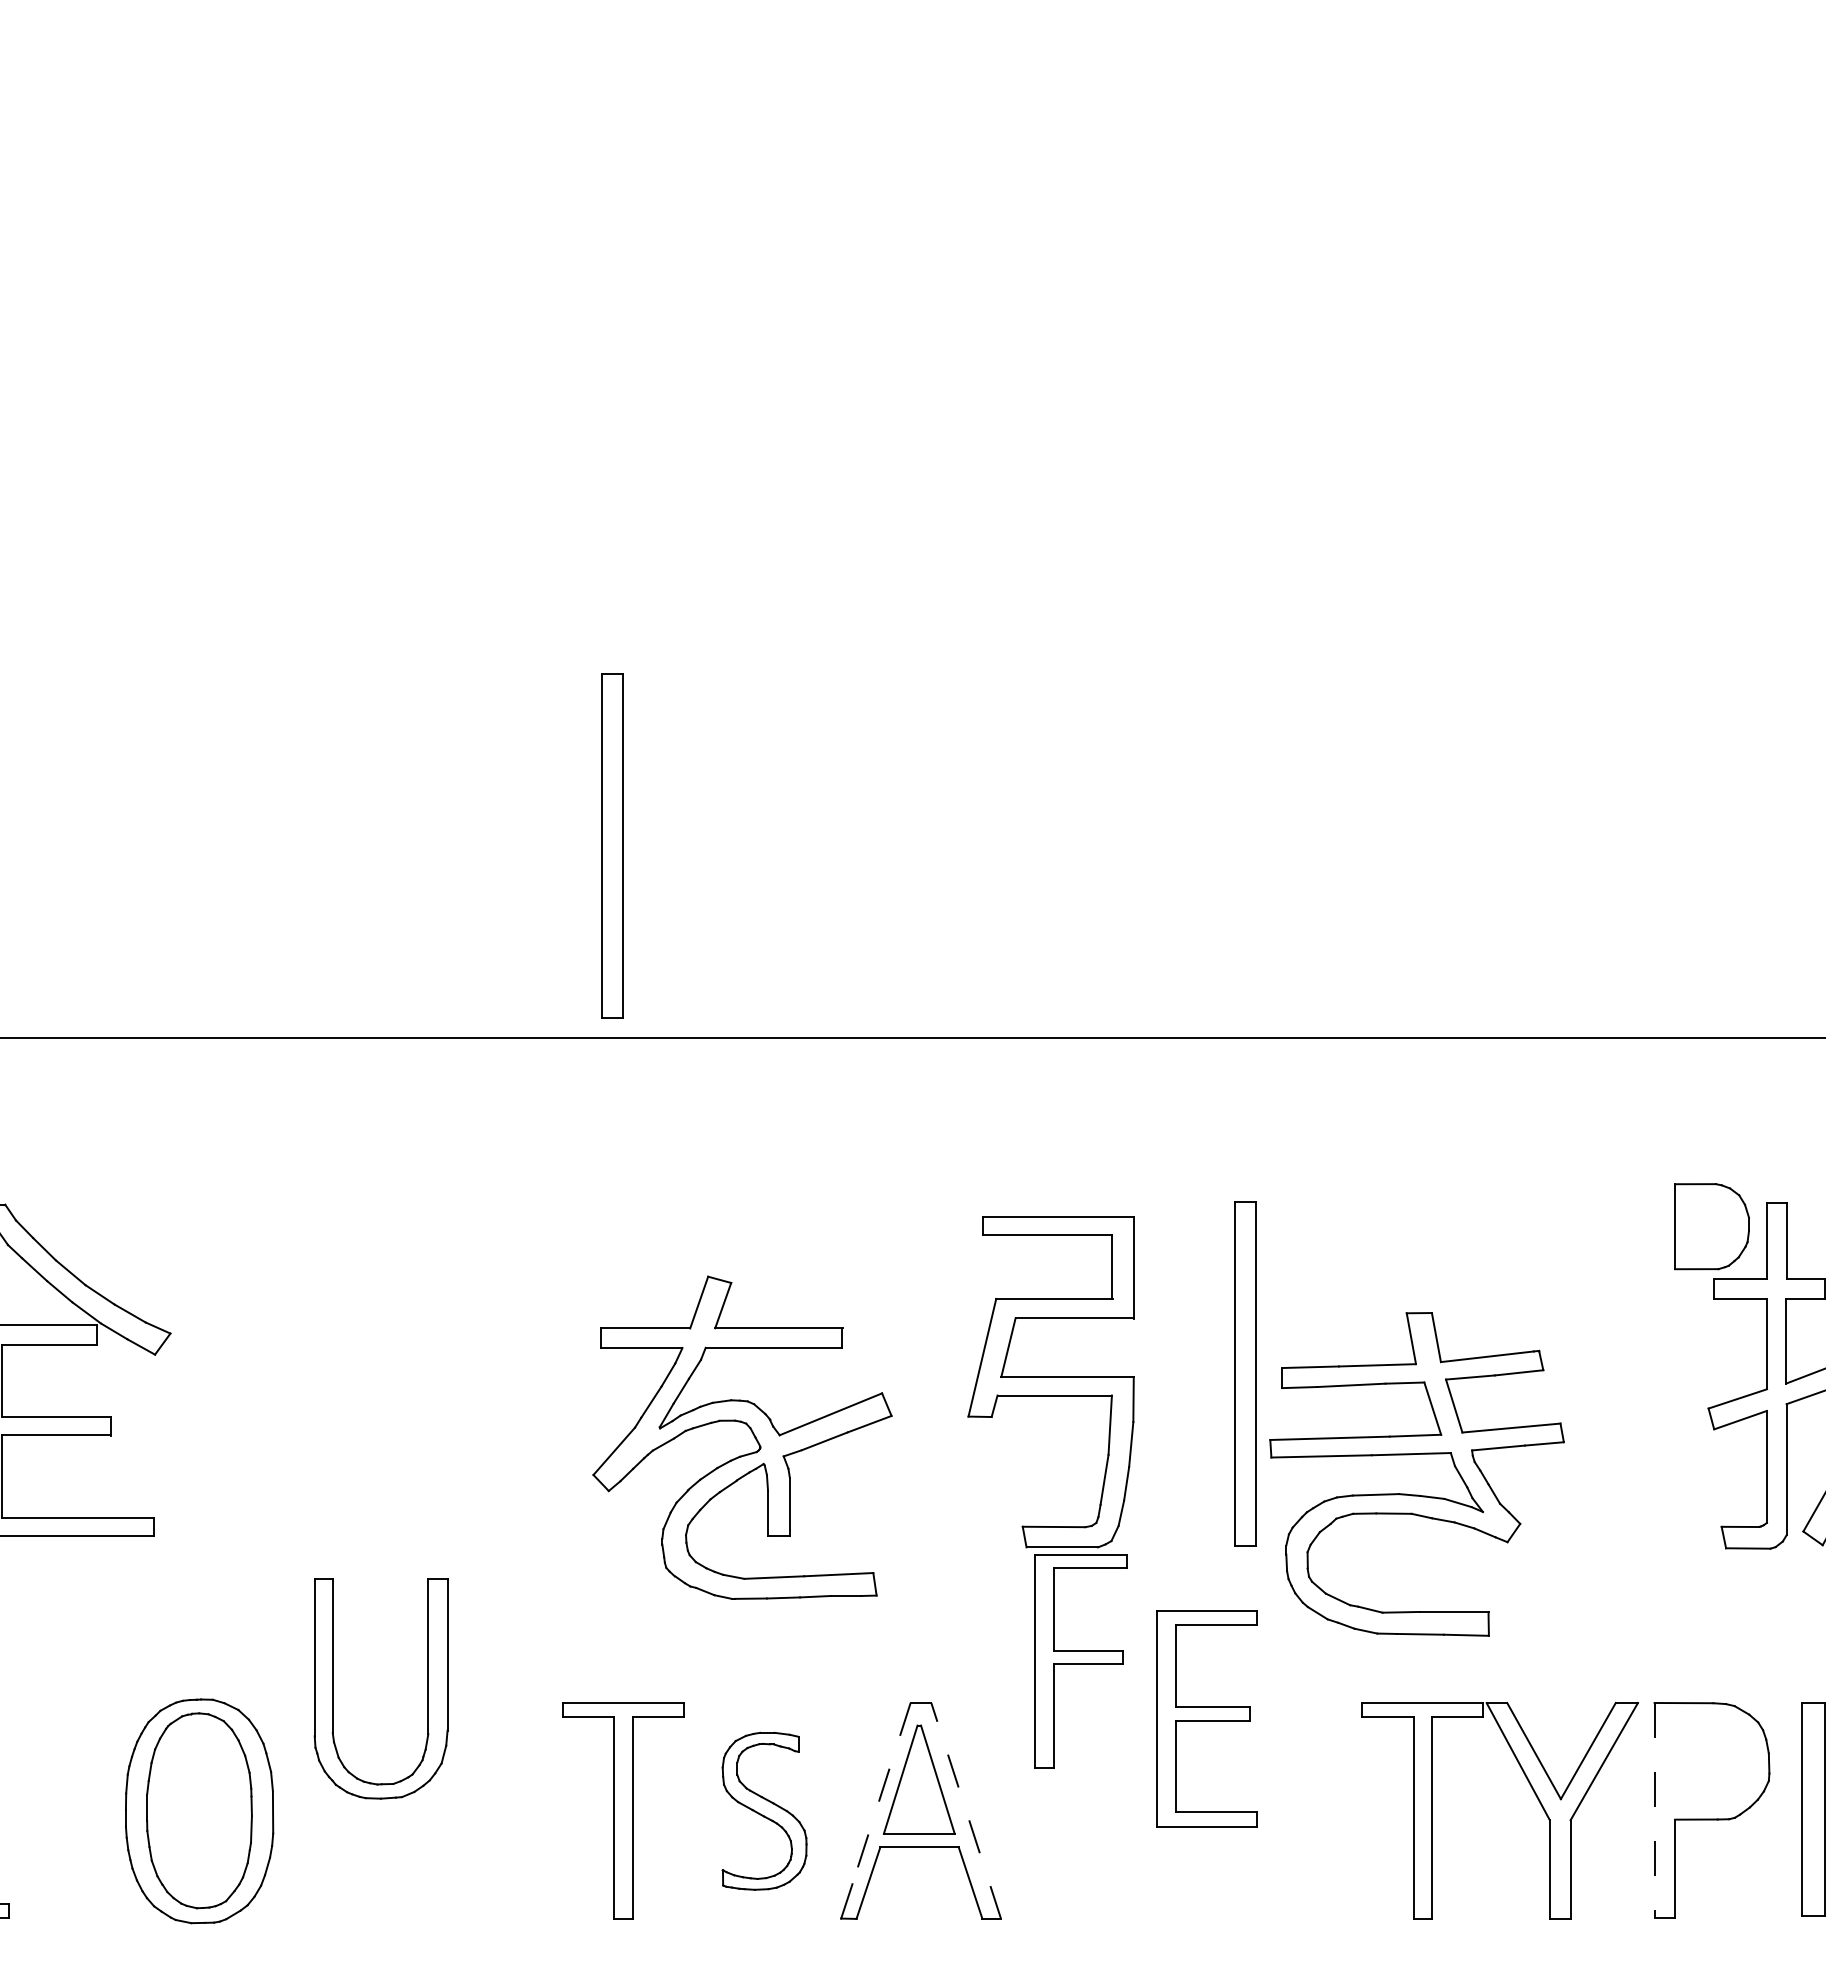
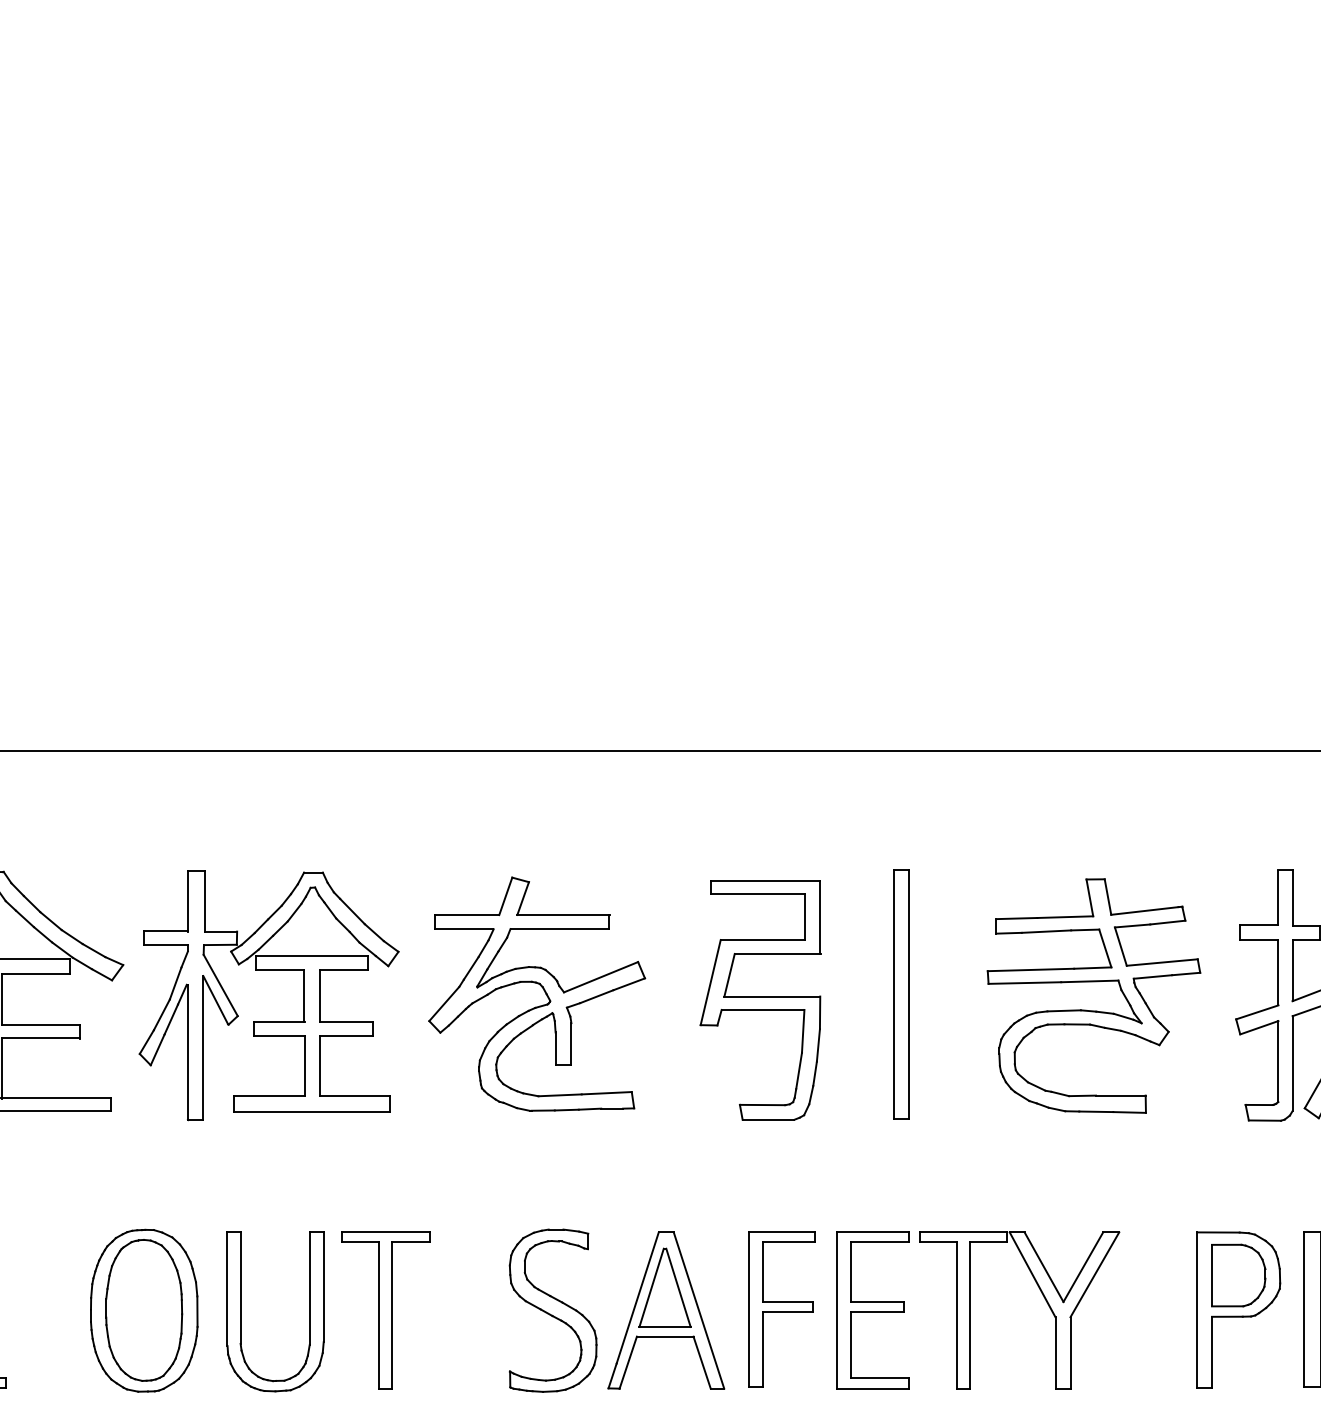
part: (612, 845) -> (443, 611), removed
part: (1711, 1226) -> (1238, 1275), moved
part: (372, 1340) -> (269, 970), added
part: (751, 1432) -> (543, 990), moved
part: (1410, 1455) -> (1089, 982), moved
part: (1080, 1661) -> (781, 1309), moved
part: (333, 1688) -> (241, 1311), moved
part: (1206, 1718) -> (872, 1310), moved
part: (1533, 1792) -> (1043, 1297), moved
line: (881, 1794) -> (637, 1298), dashed -> solid
part: (623, 1810) -> (385, 1310), moved
line: (966, 1810) -> (699, 1310), dashed -> solid
line: (1654, 1810) -> (1197, 1310), dashed -> solid
part: (764, 1811) -> (553, 1310), size x1.43

